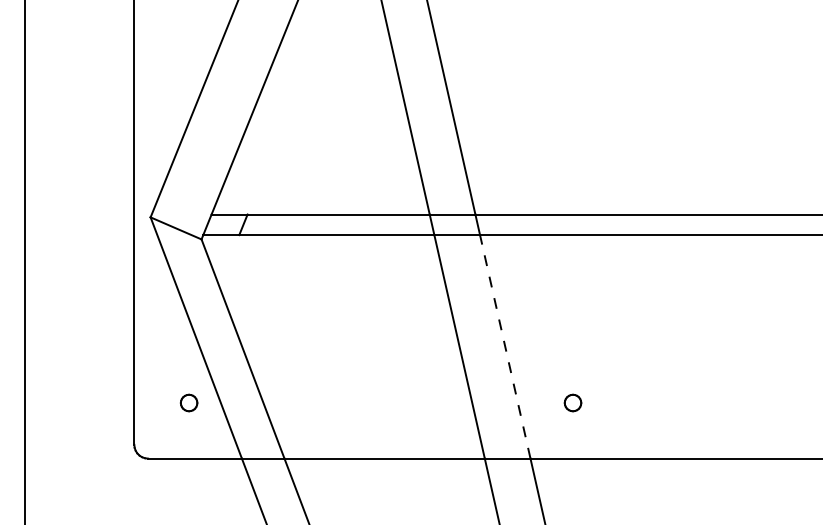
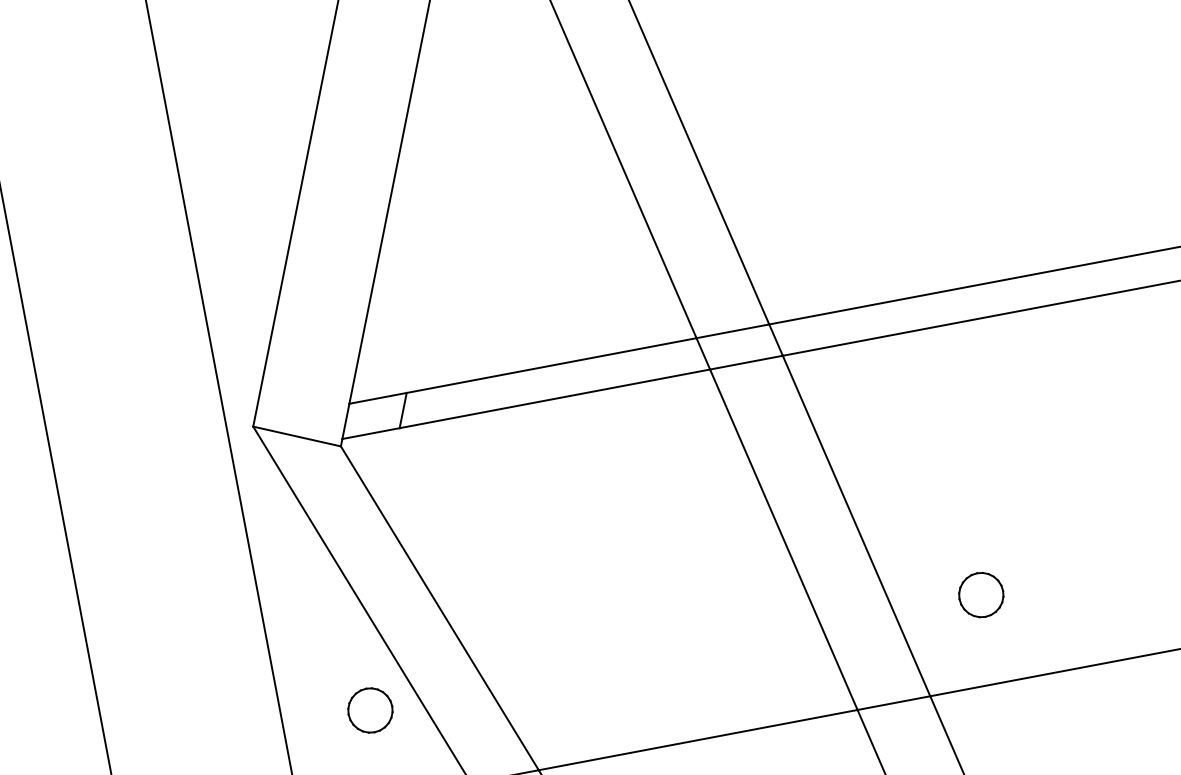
line: (505, 346) -> (856, 525), dashed -> solid
part: (188, 402) -> (369, 709), size x1.67
part: (572, 402) -> (980, 594), size x1.67

